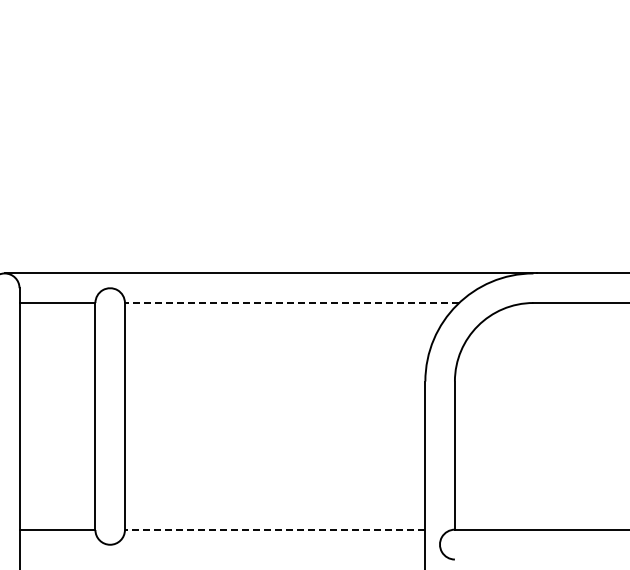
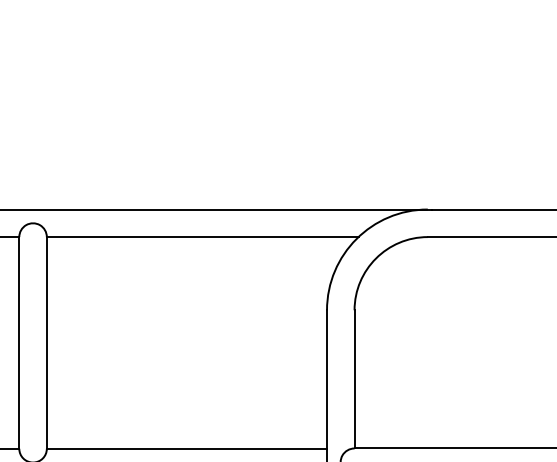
line: (291, 303) -> (202, 237), dashed -> solid
line: (274, 530) -> (186, 449), dashed -> solid

